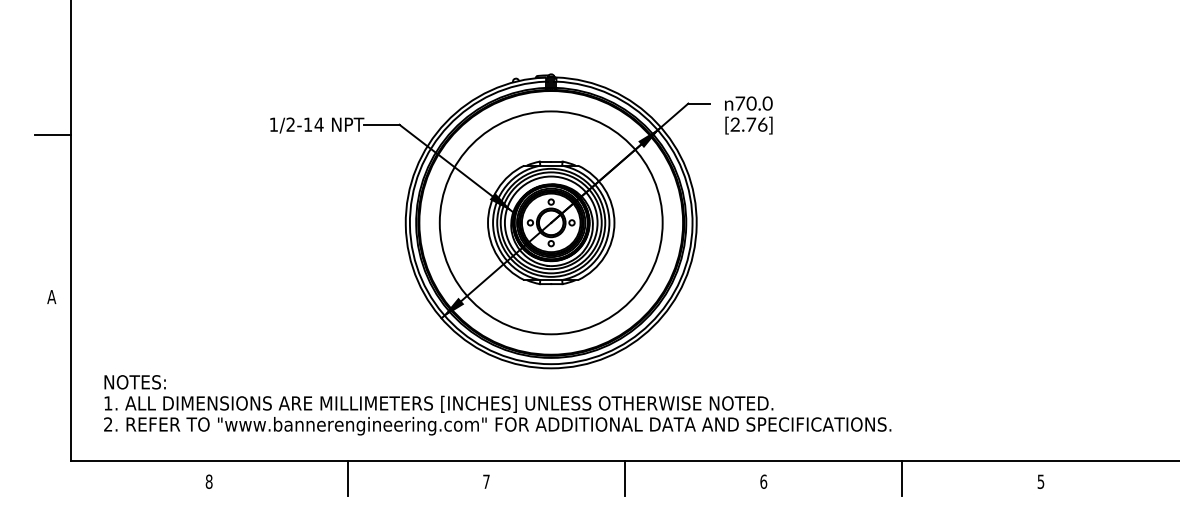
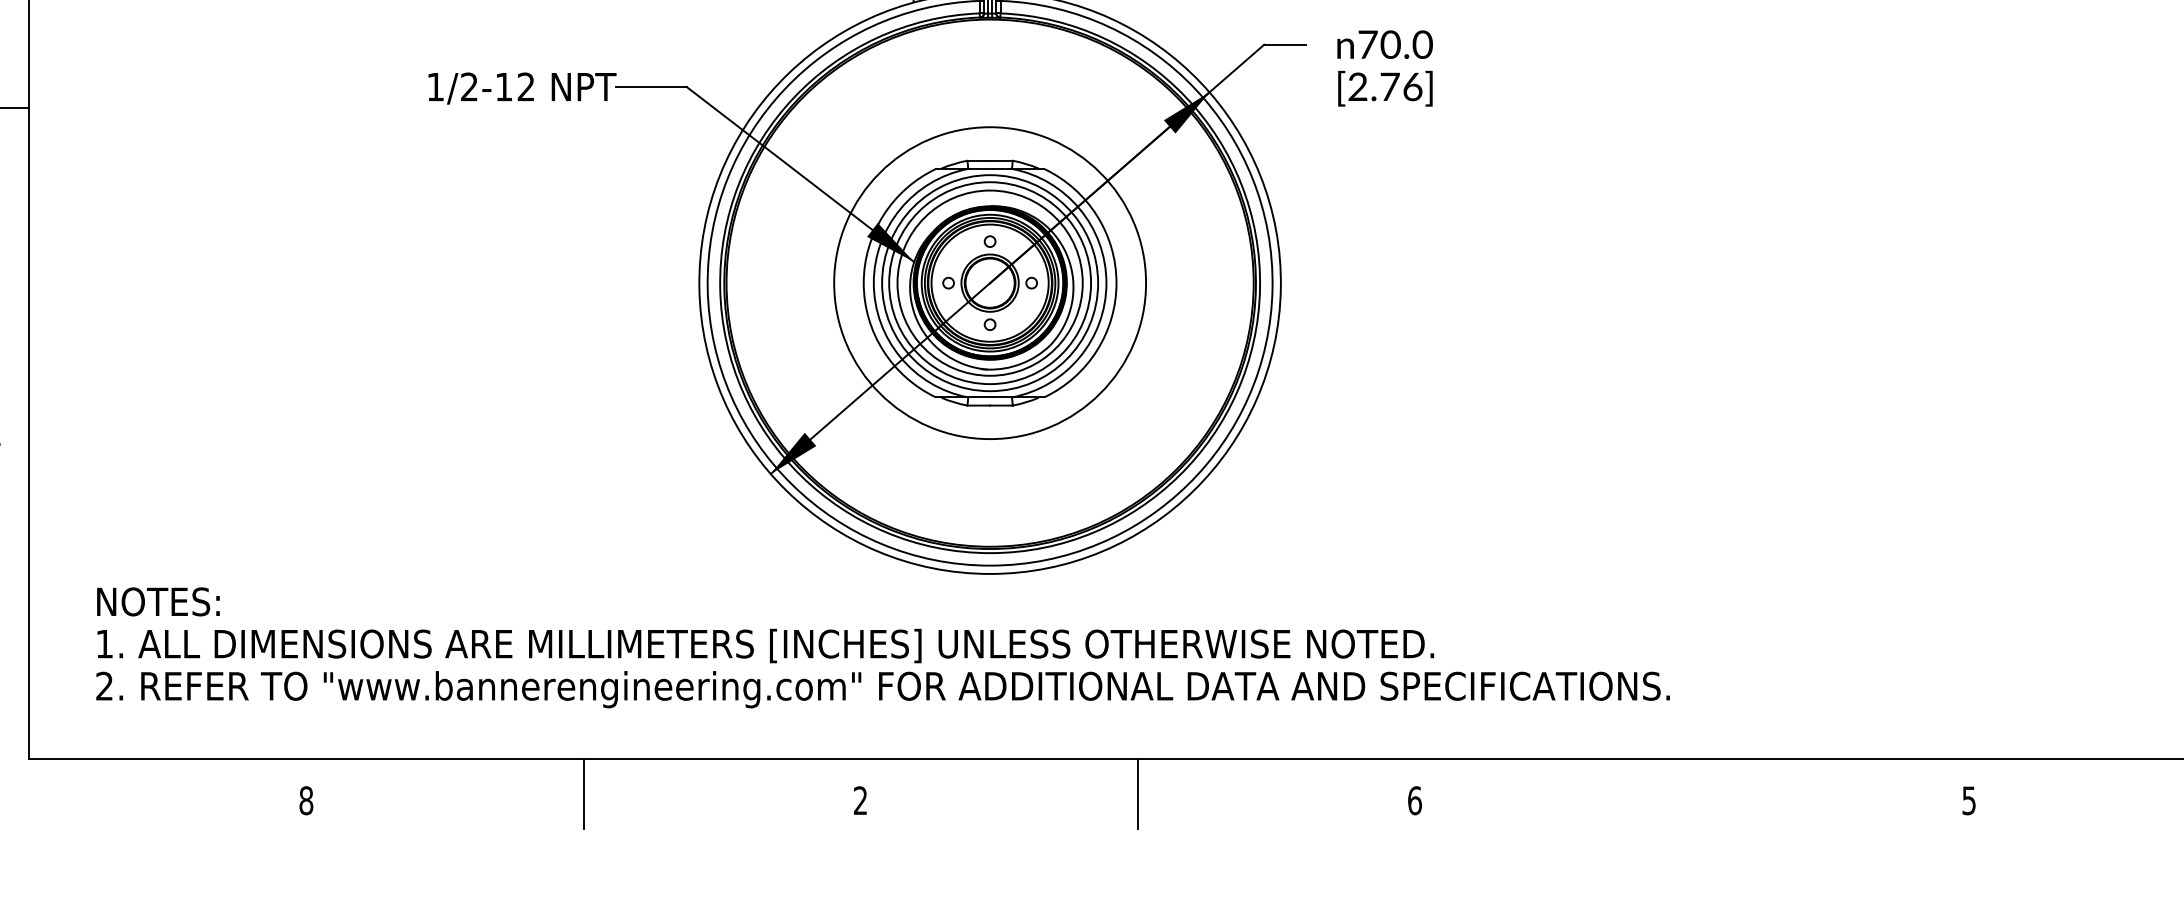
text: (318, 124) -> (524, 86), 1/2-14 -> 1/2-12
circle: (550, 222) -> (988, 282), size x0.7
line: (902, 477) -> (1692, 792), removed
text: (486, 481) -> (860, 800), 7 -> 2

